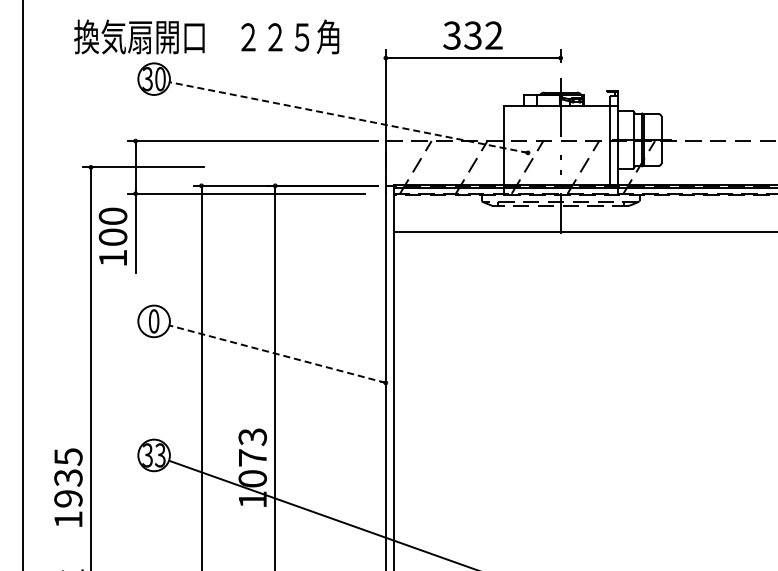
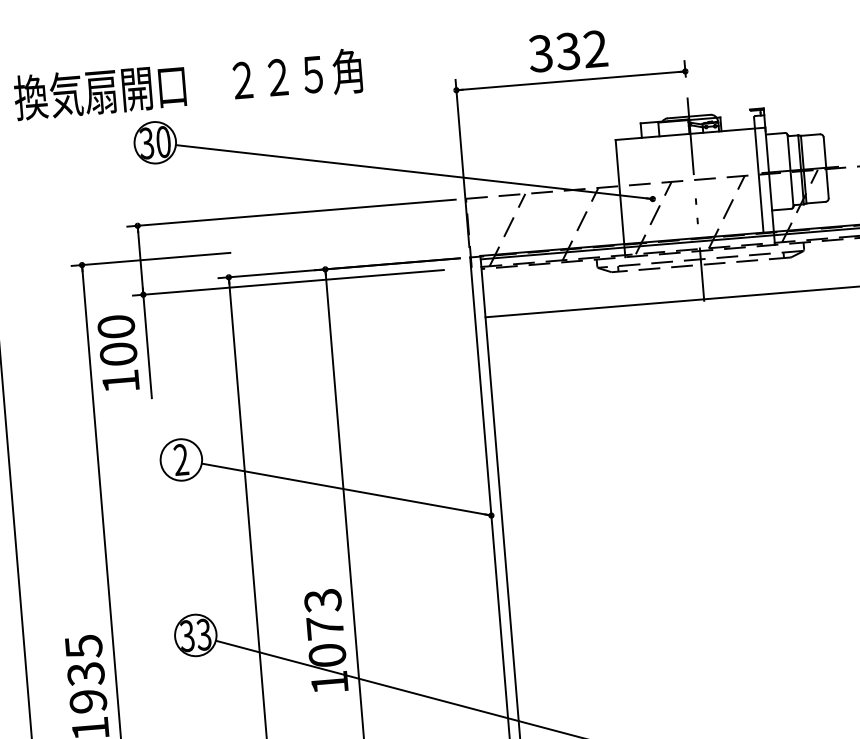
text: (206, 36) -> (187, 83), moved
line: (348, 117) -> (413, 172), dashed -> solid
text: (153, 321) -> (180, 460), 0 -> 2
line: (277, 354) -> (346, 489), dashed -> solid

